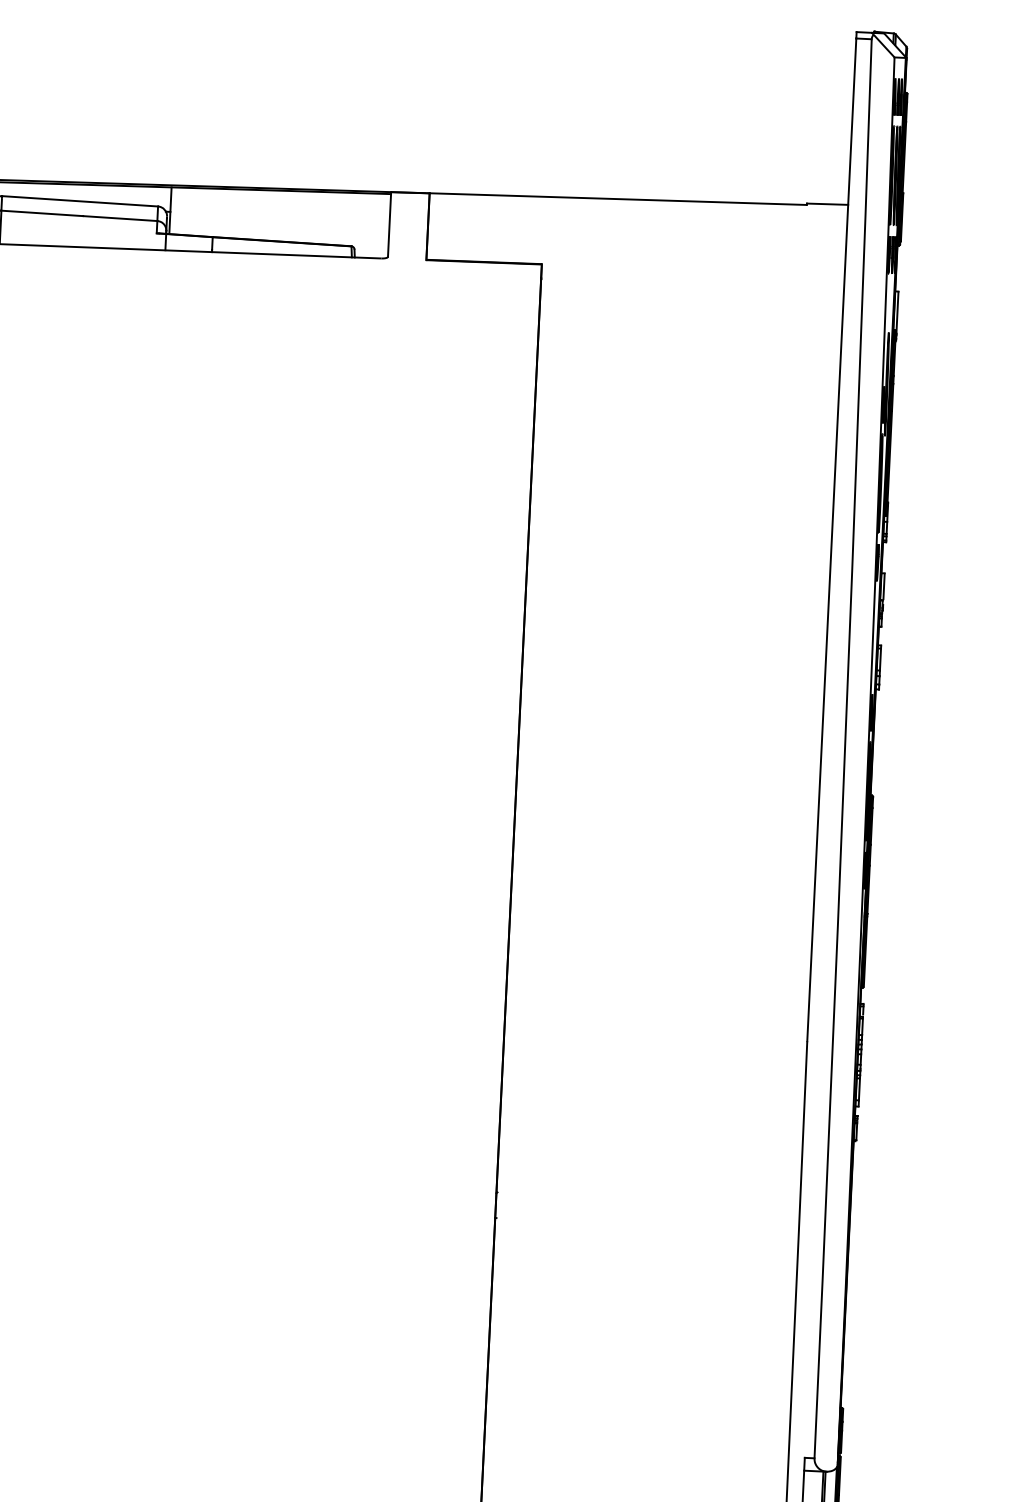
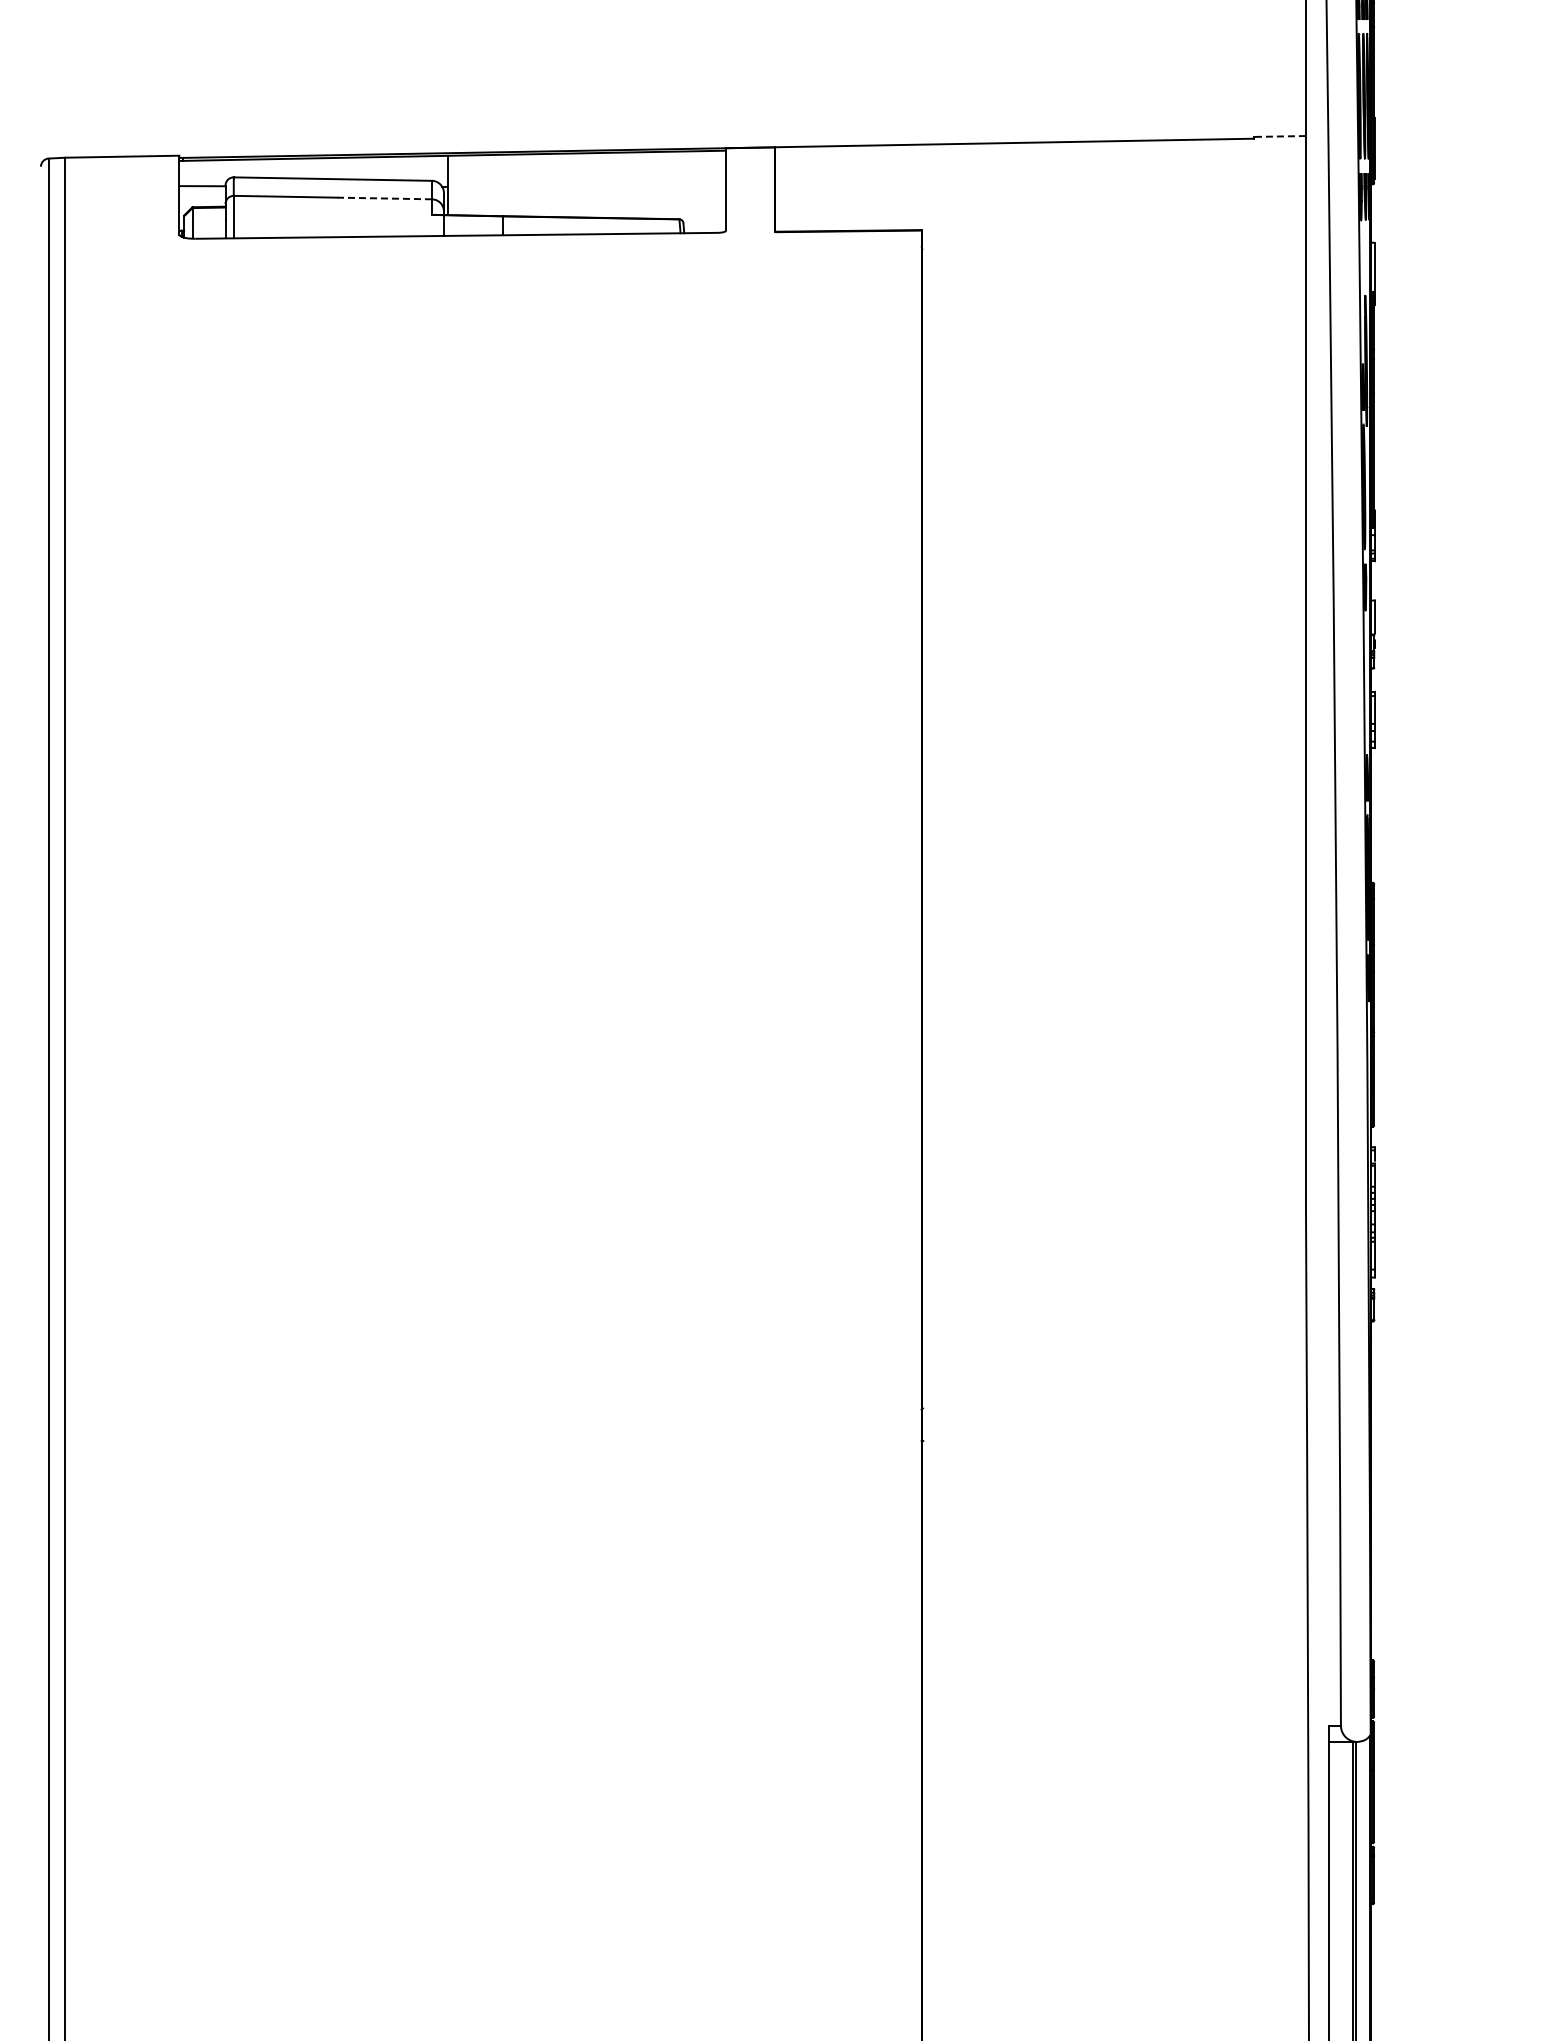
line: (827, 204) -> (1279, 136), solid -> dashed
line: (120, 218) -> (384, 198), solid -> dashed

